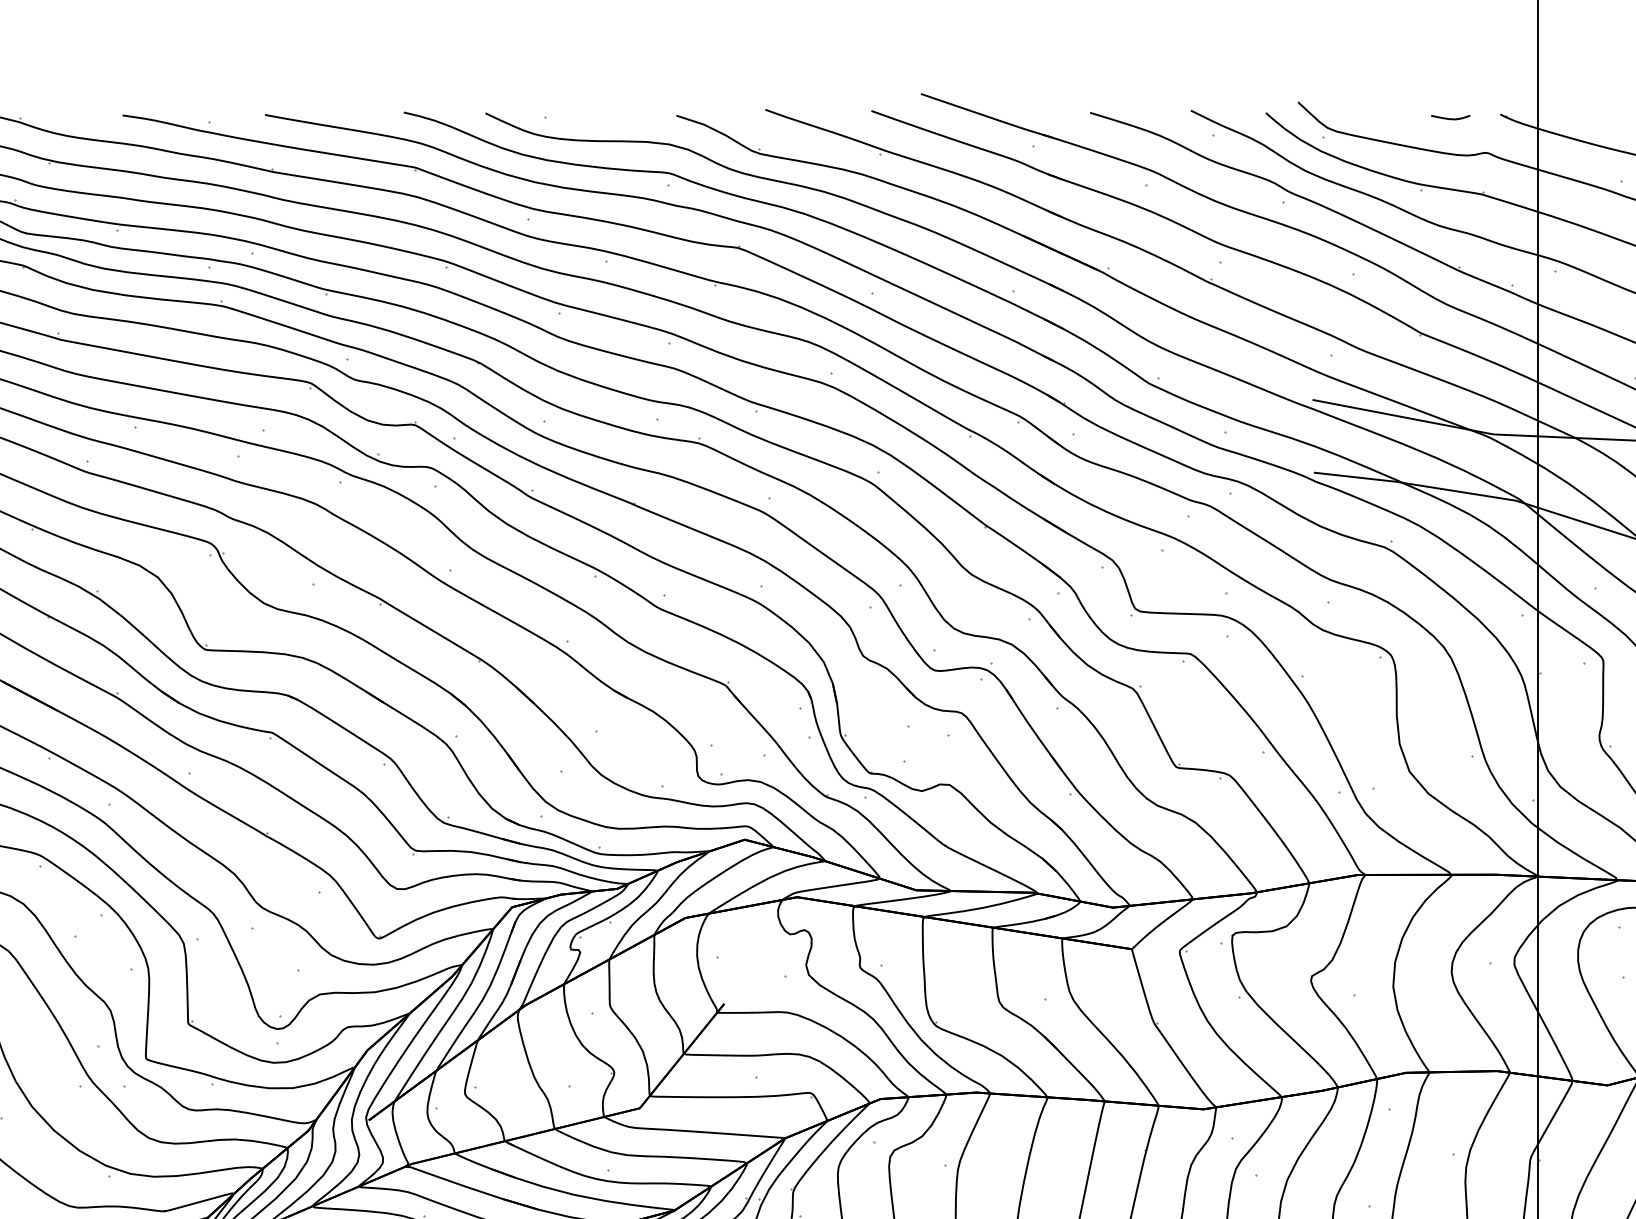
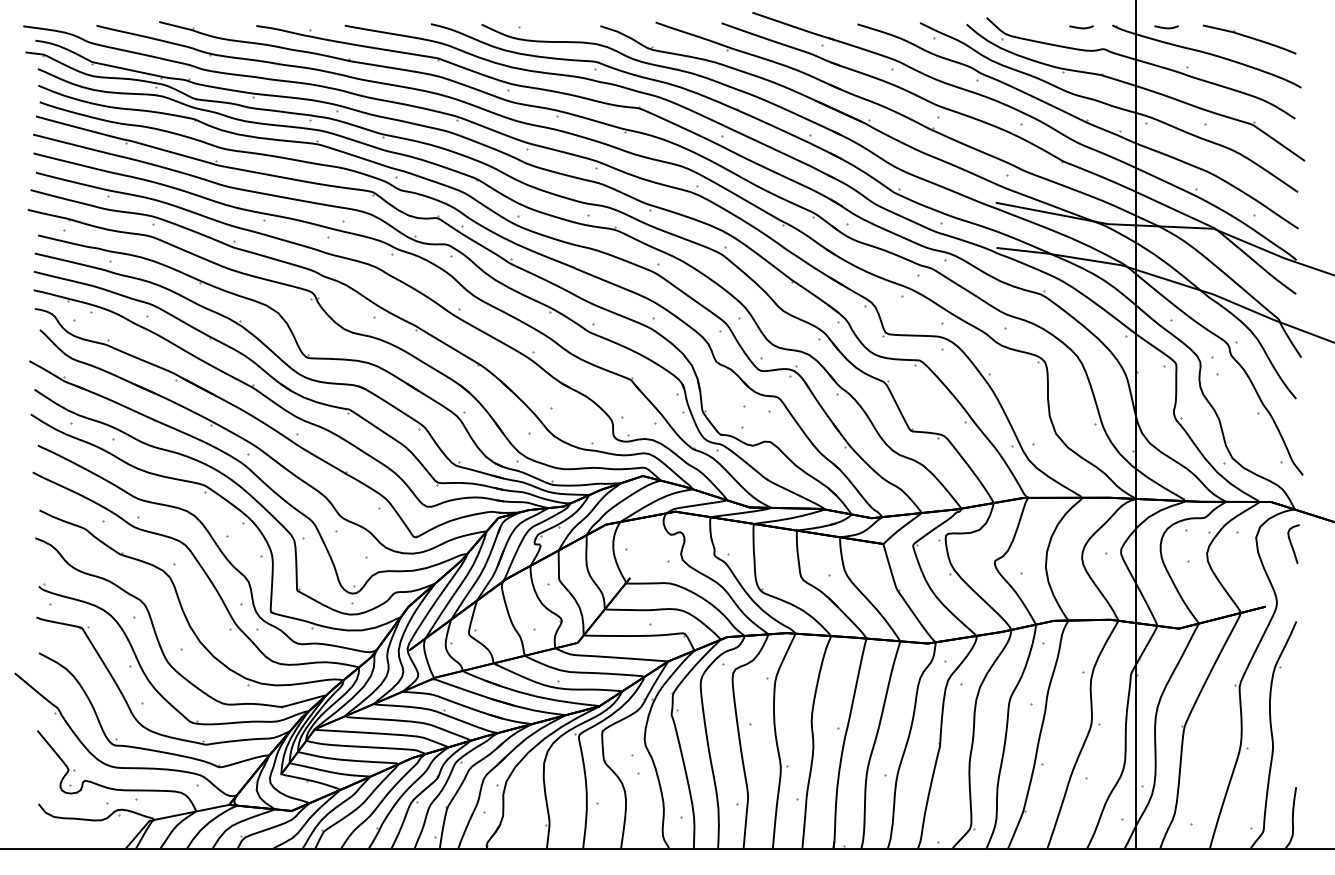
curve: (1587, 117) -> (1166, 27), added

